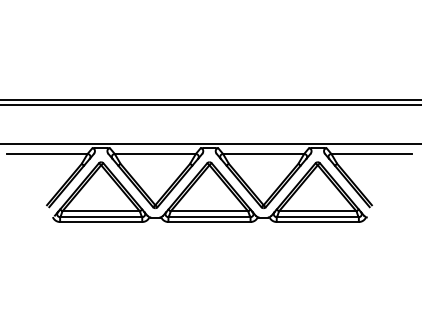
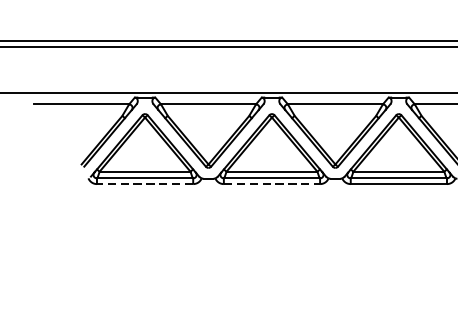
line: (100, 222) -> (144, 184), solid -> dashed
line: (209, 222) -> (271, 184), solid -> dashed

